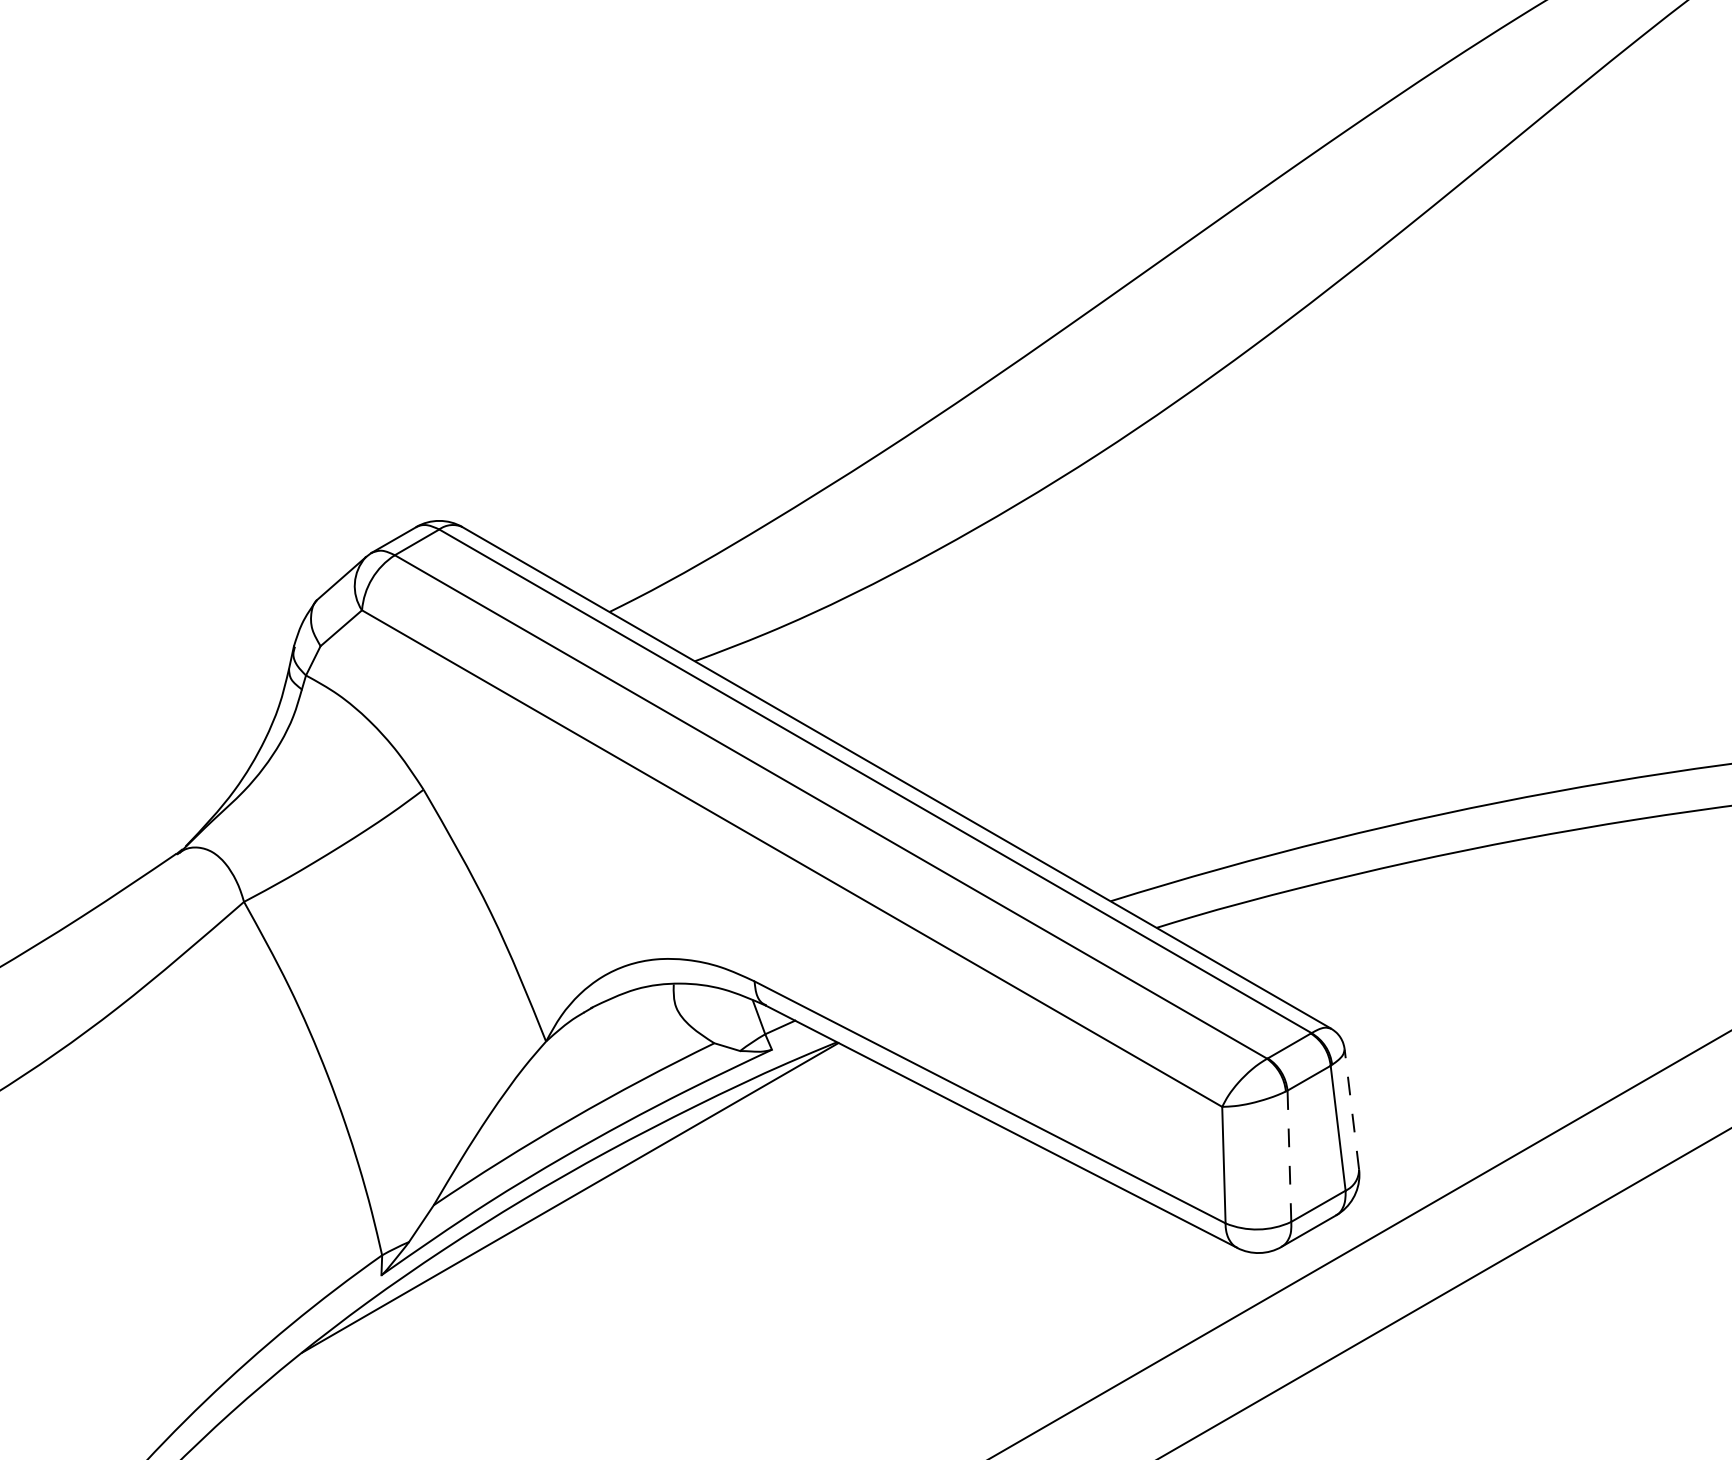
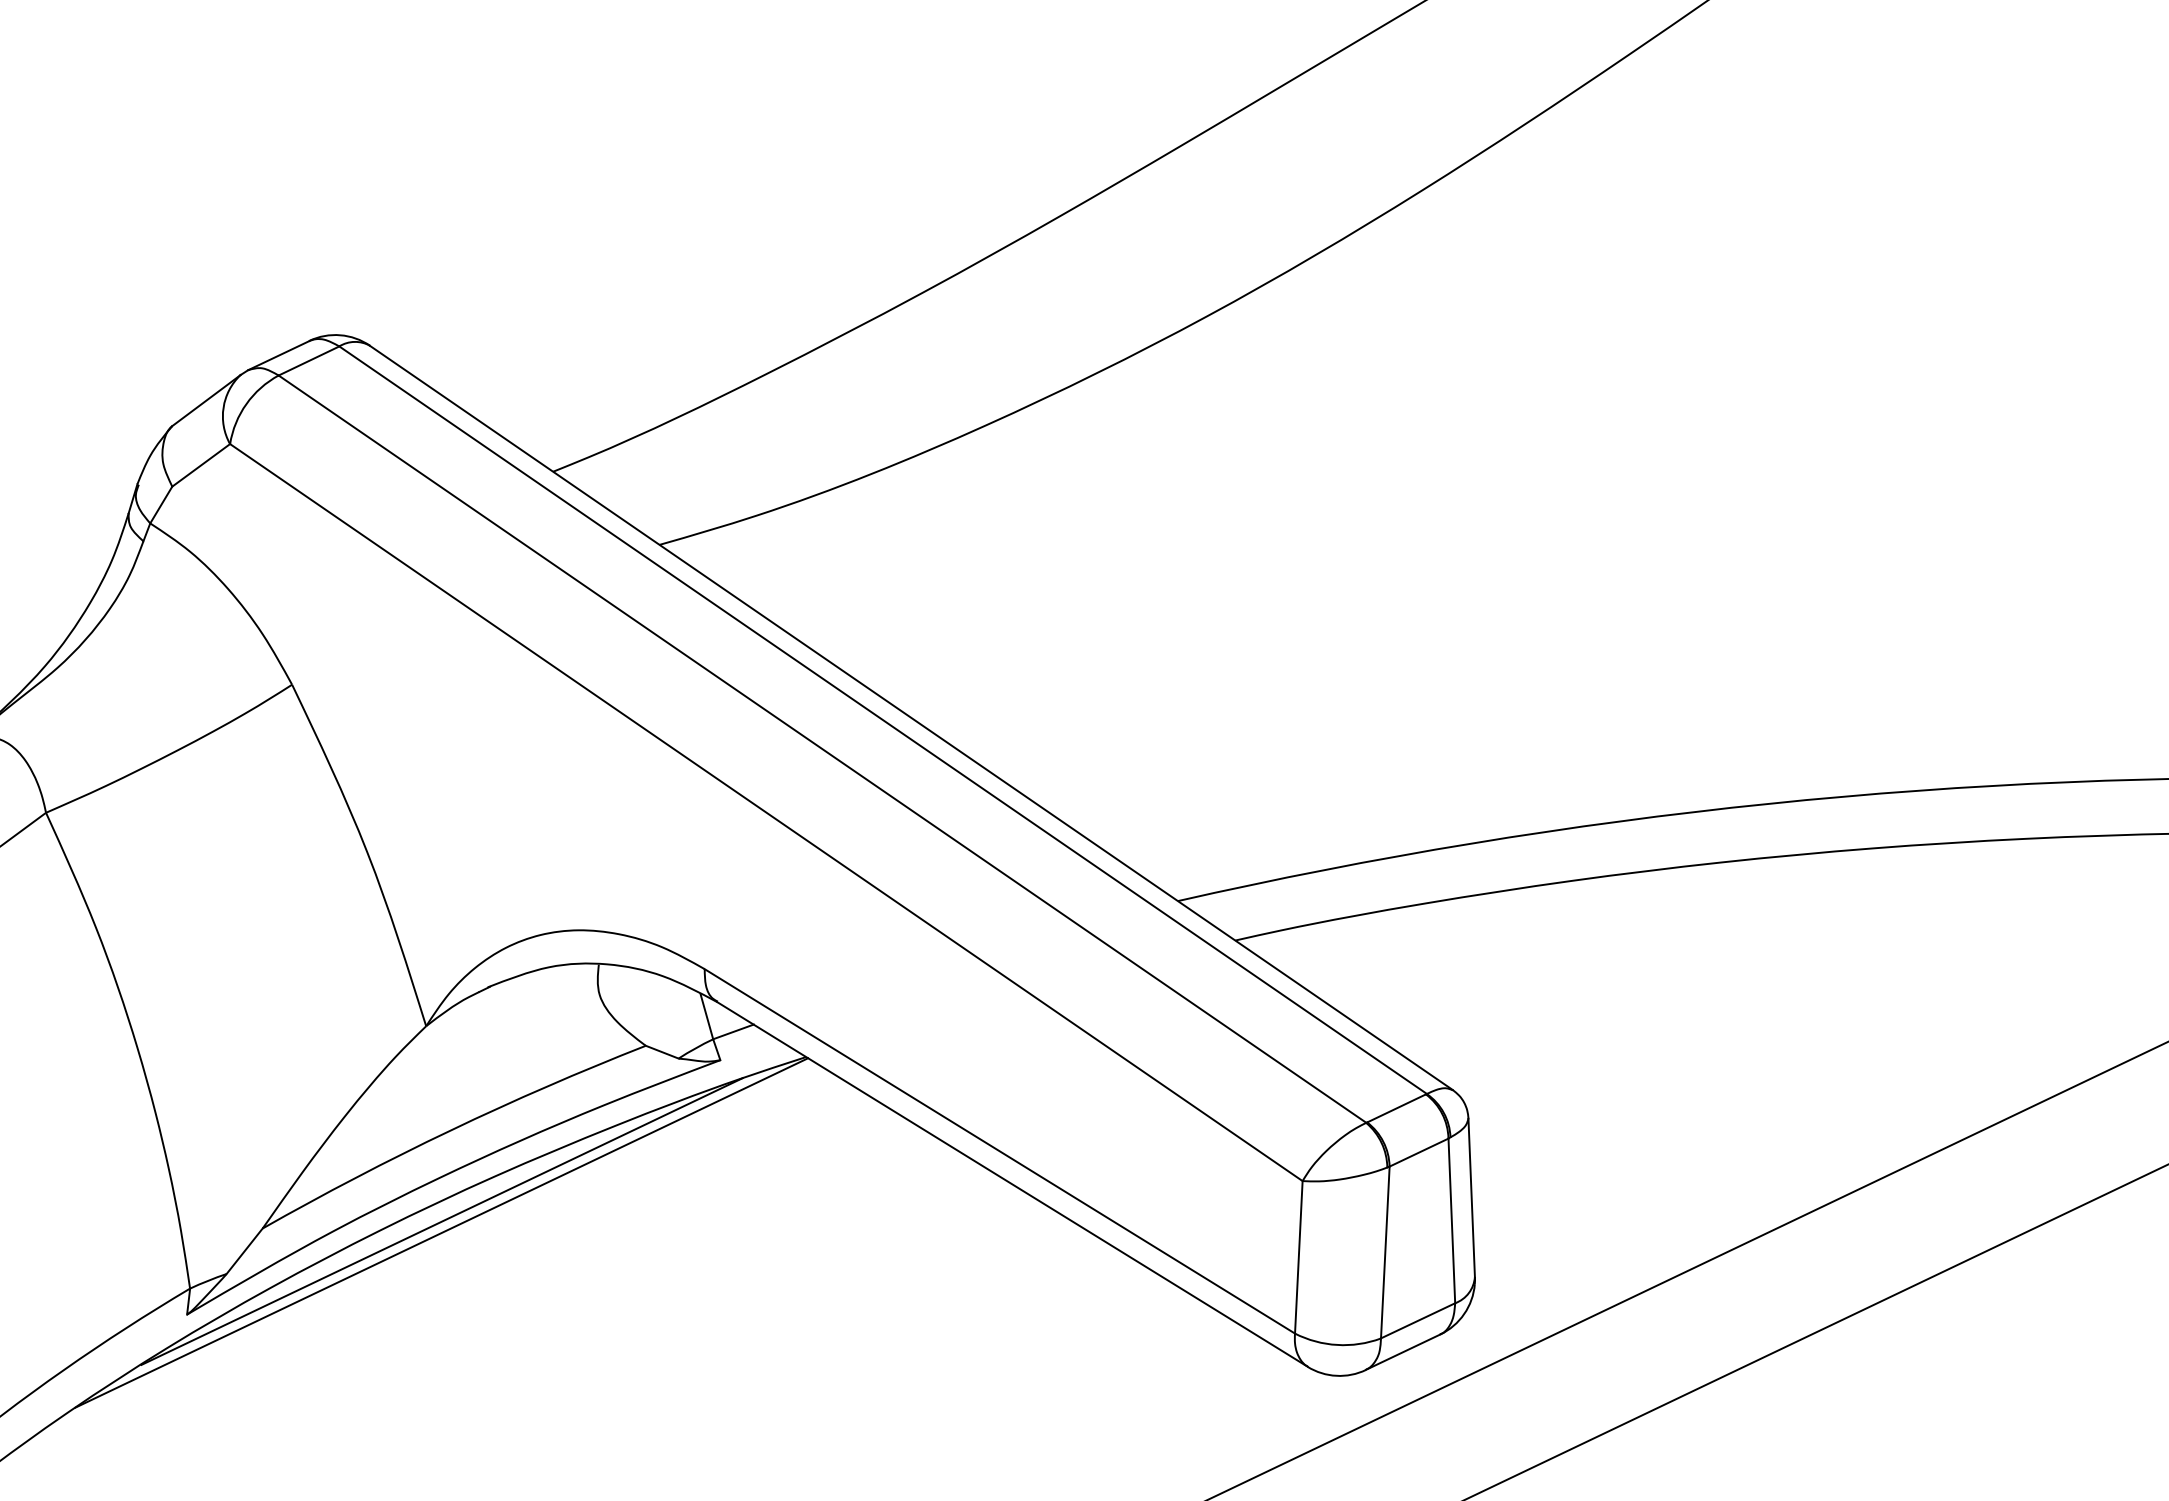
line: (1351, 1109) -> (1471, 1197), dashed -> solid
line: (1289, 1156) -> (1385, 1252), dashed -> solid
line: (569, 1189) -> (441, 1221), added

